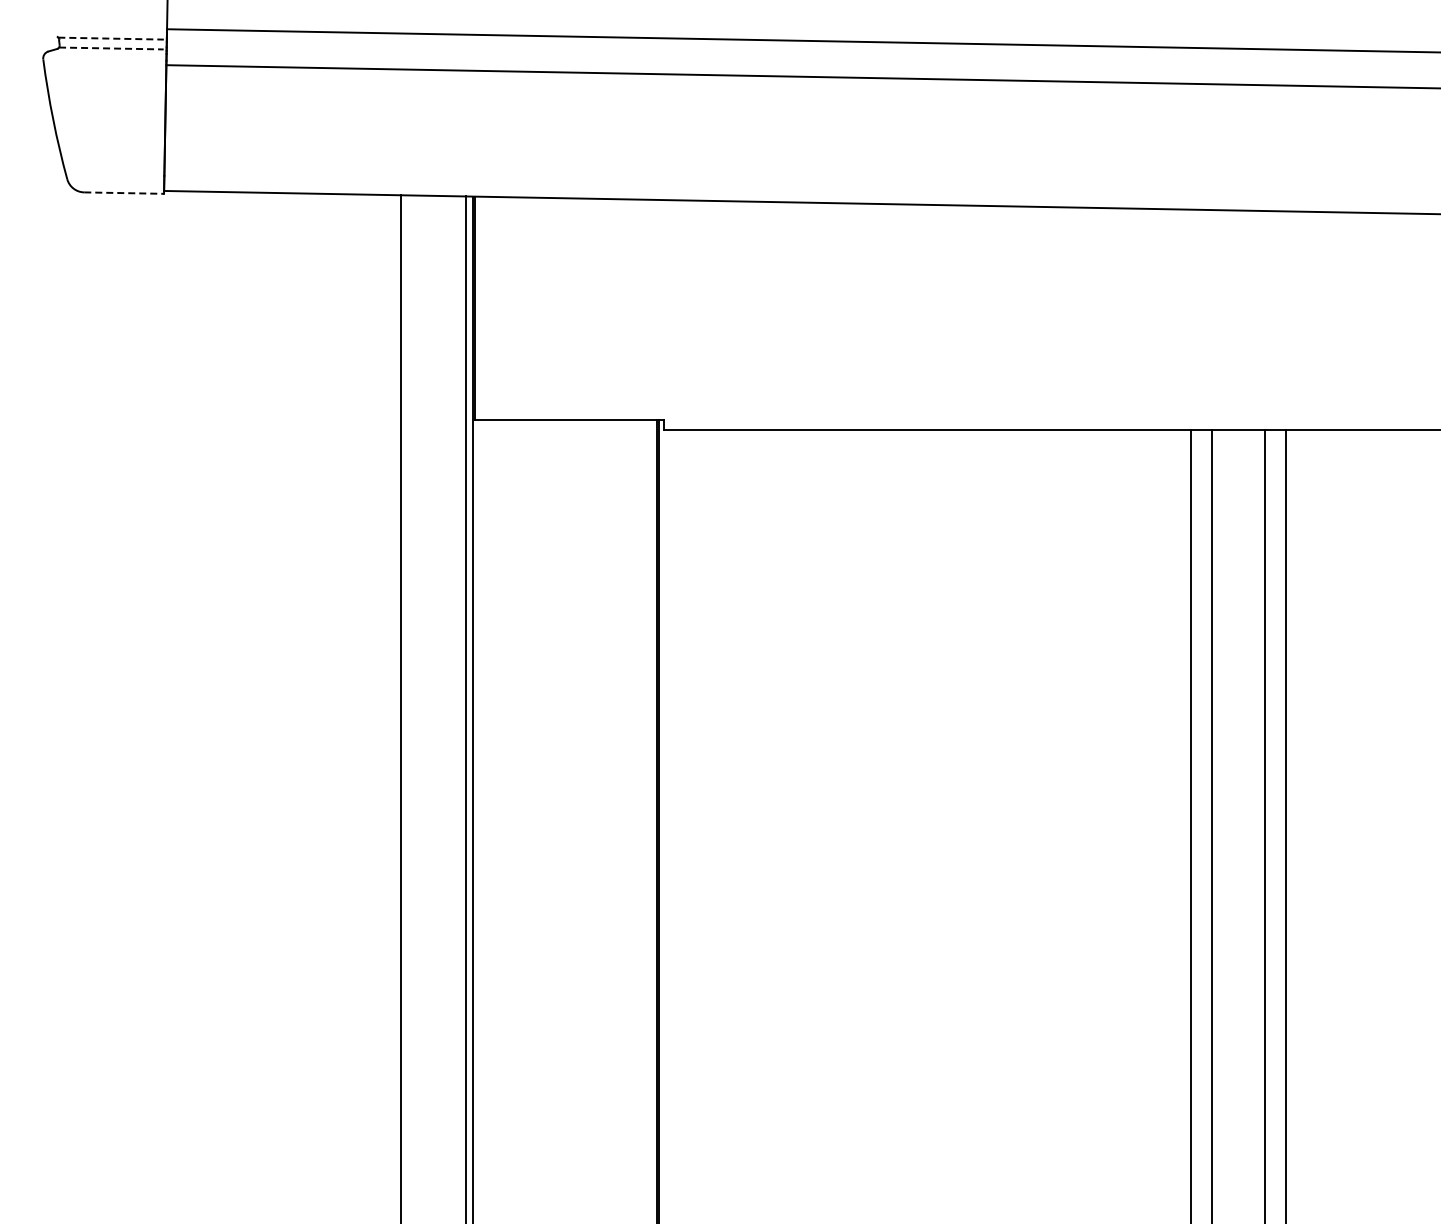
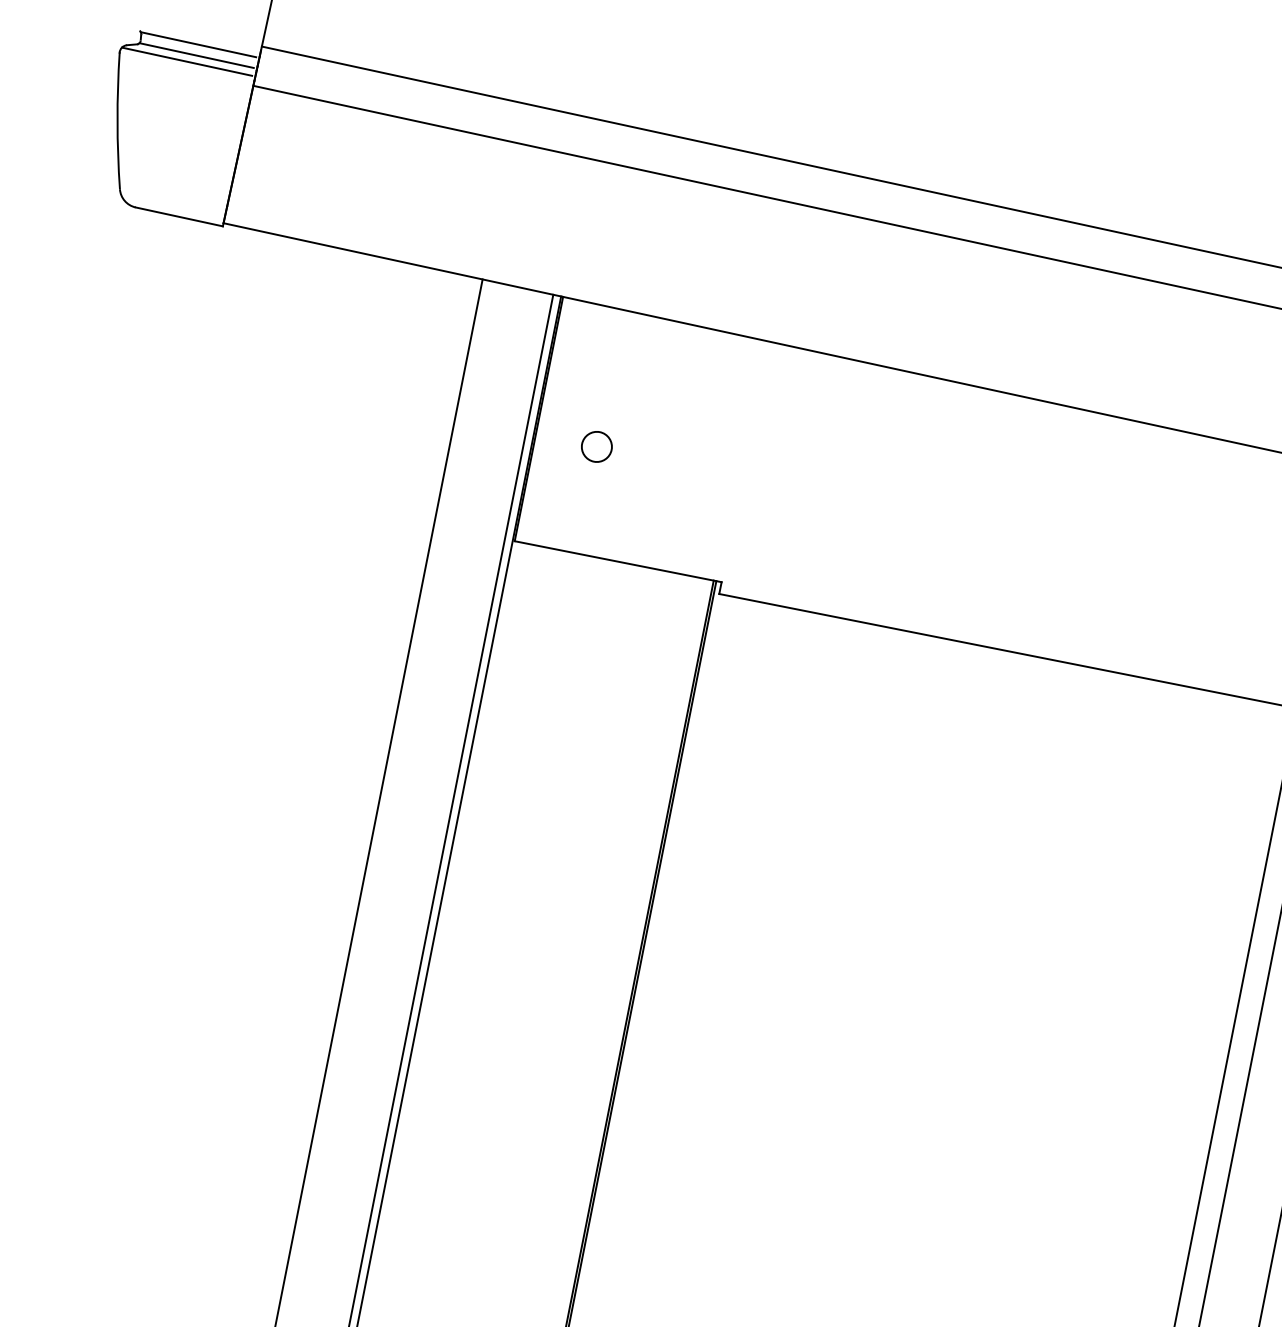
line: (111, 38) -> (198, 44), dashed -> solid
line: (111, 48) -> (196, 55), dashed -> solid
line: (103, 55) -> (186, 61), added
line: (124, 193) -> (179, 217), dashed -> solid
circle: (530, 322) -> (596, 446), added

